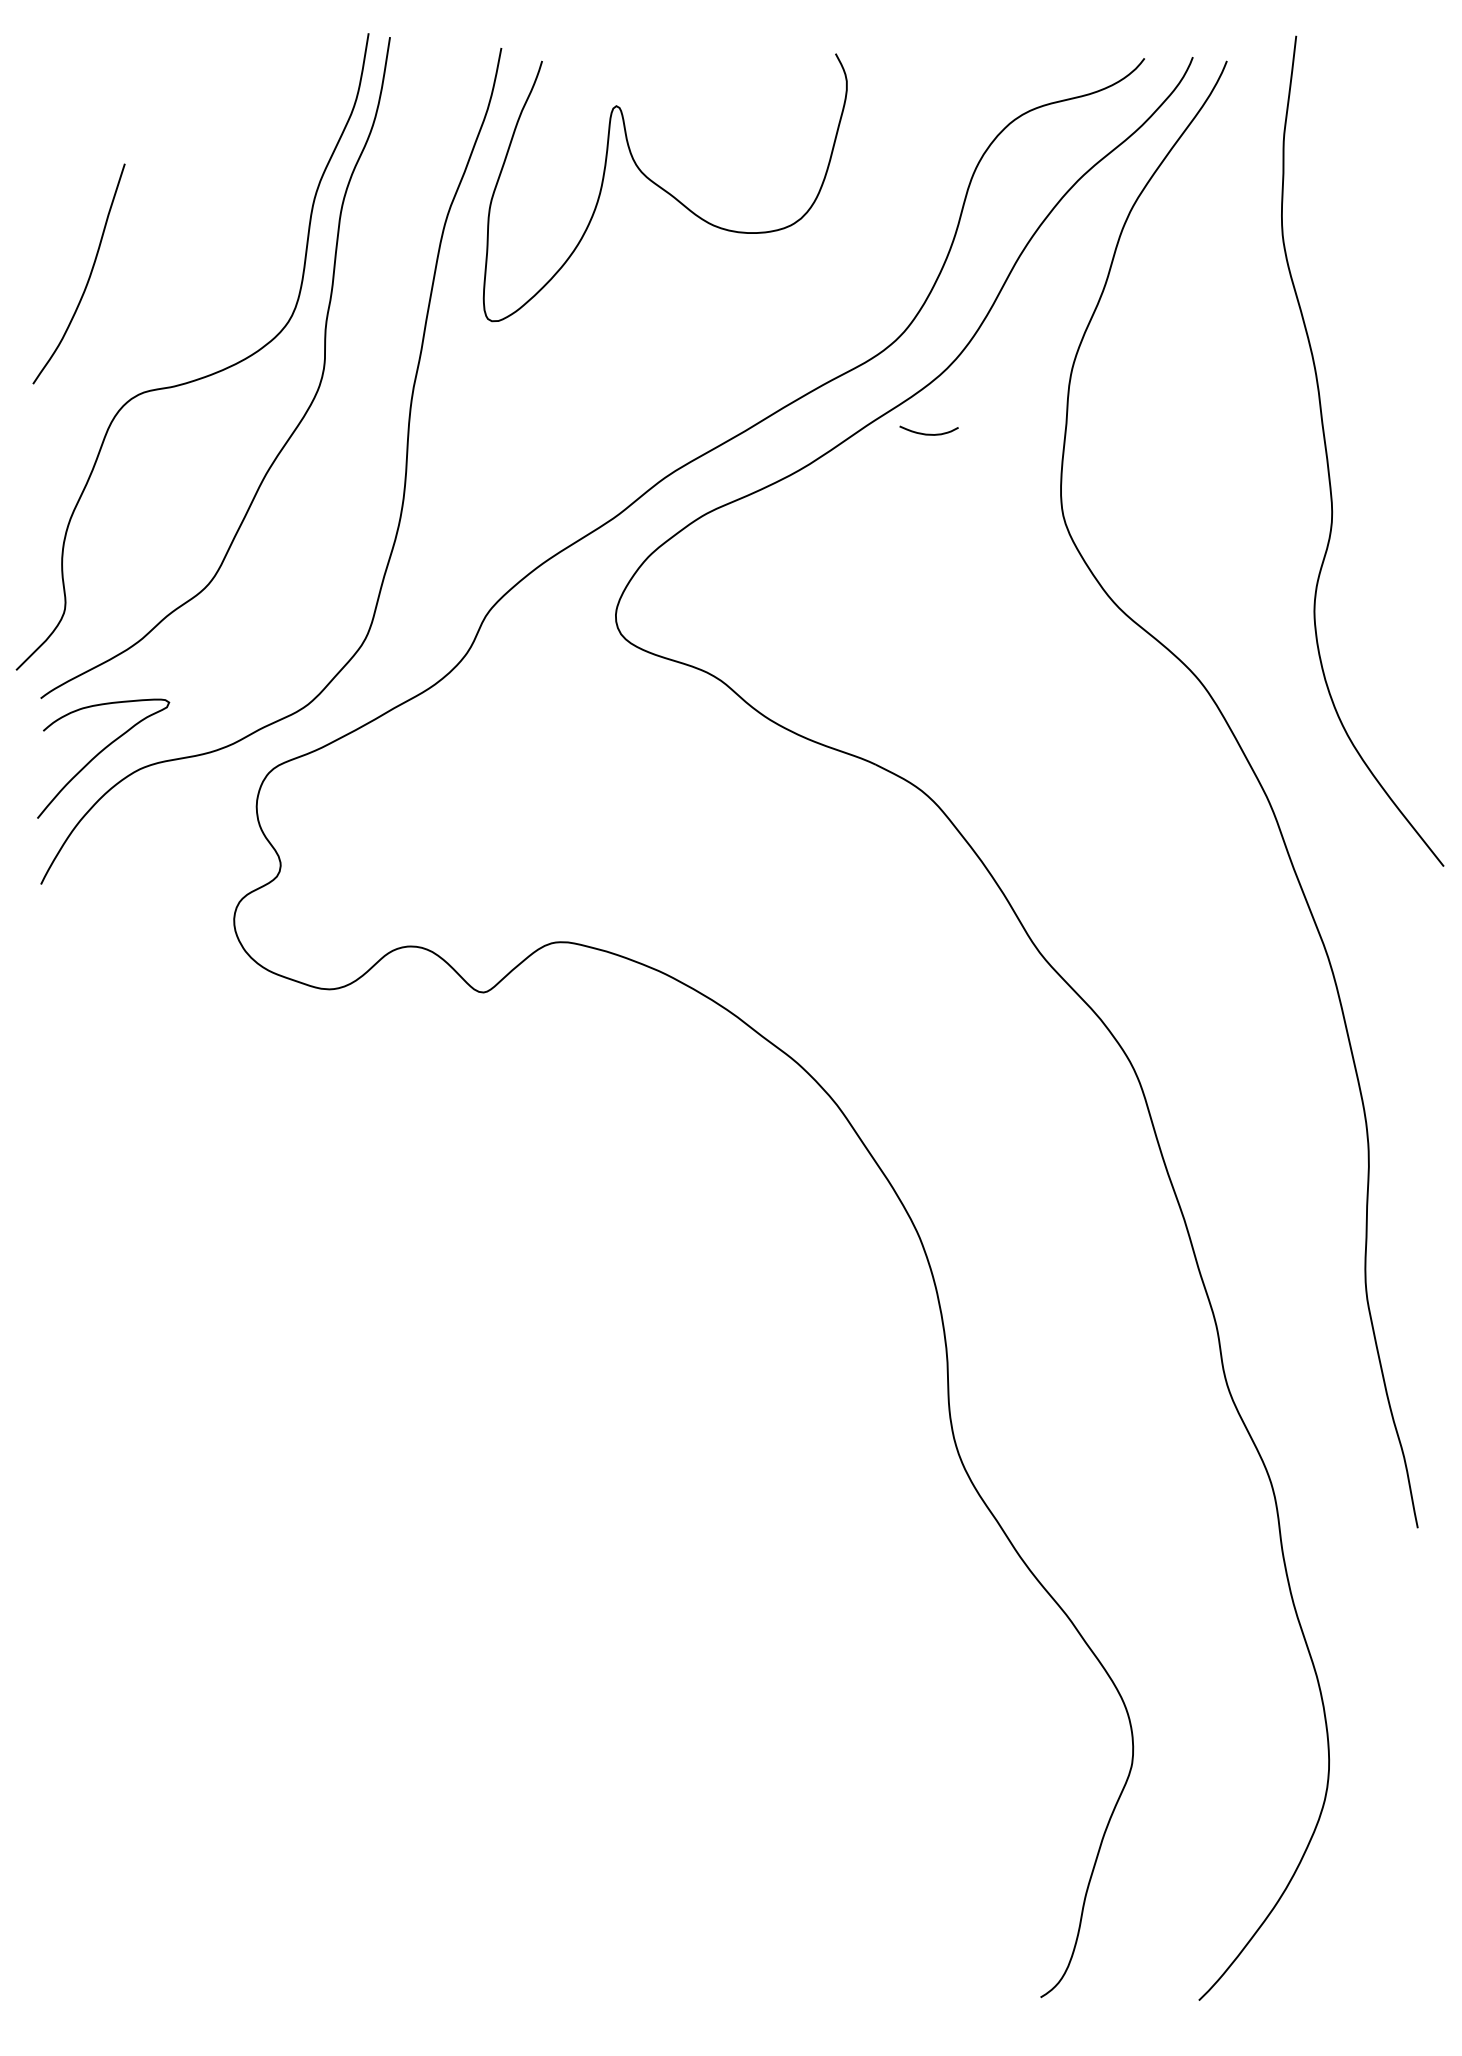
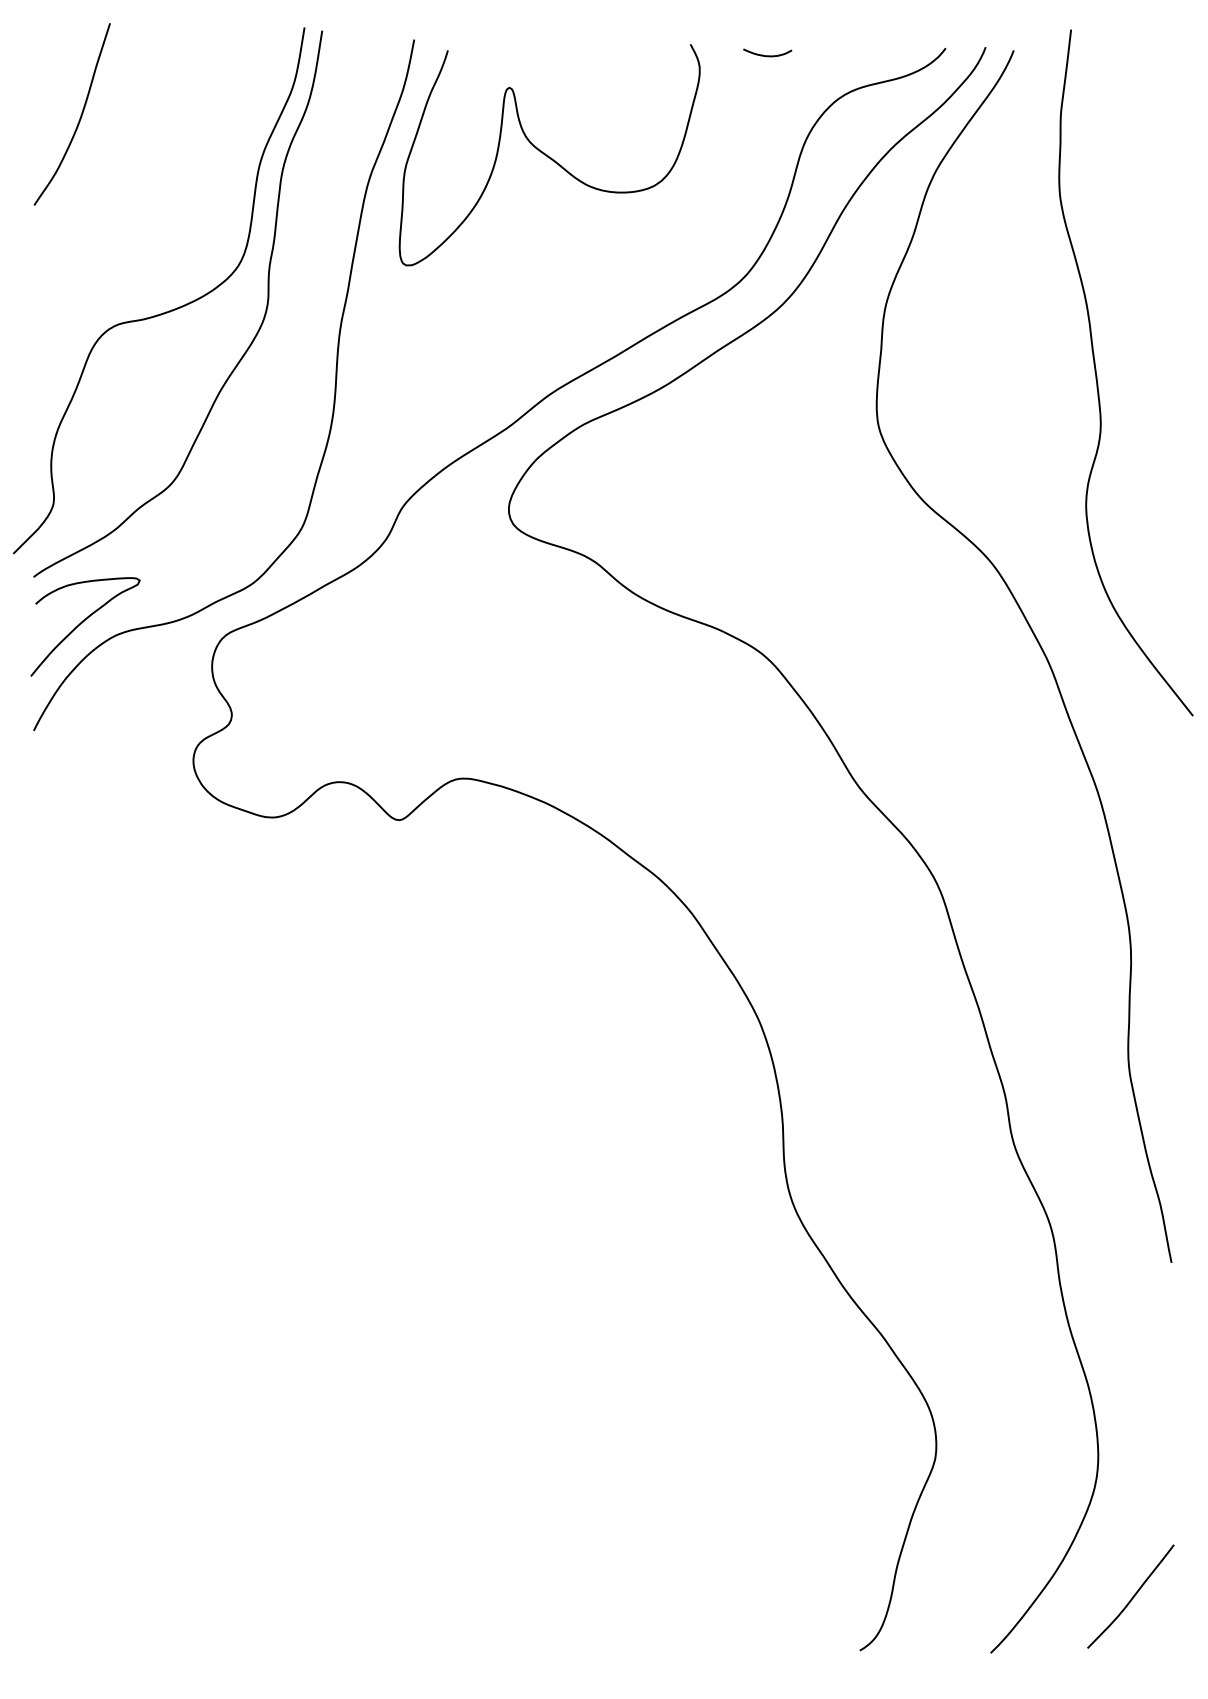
curve: (87, 278) -> (79, 118), moved
curve: (928, 433) -> (767, 55), moved
curve: (1370, 1931) -> (1132, 1596), added

